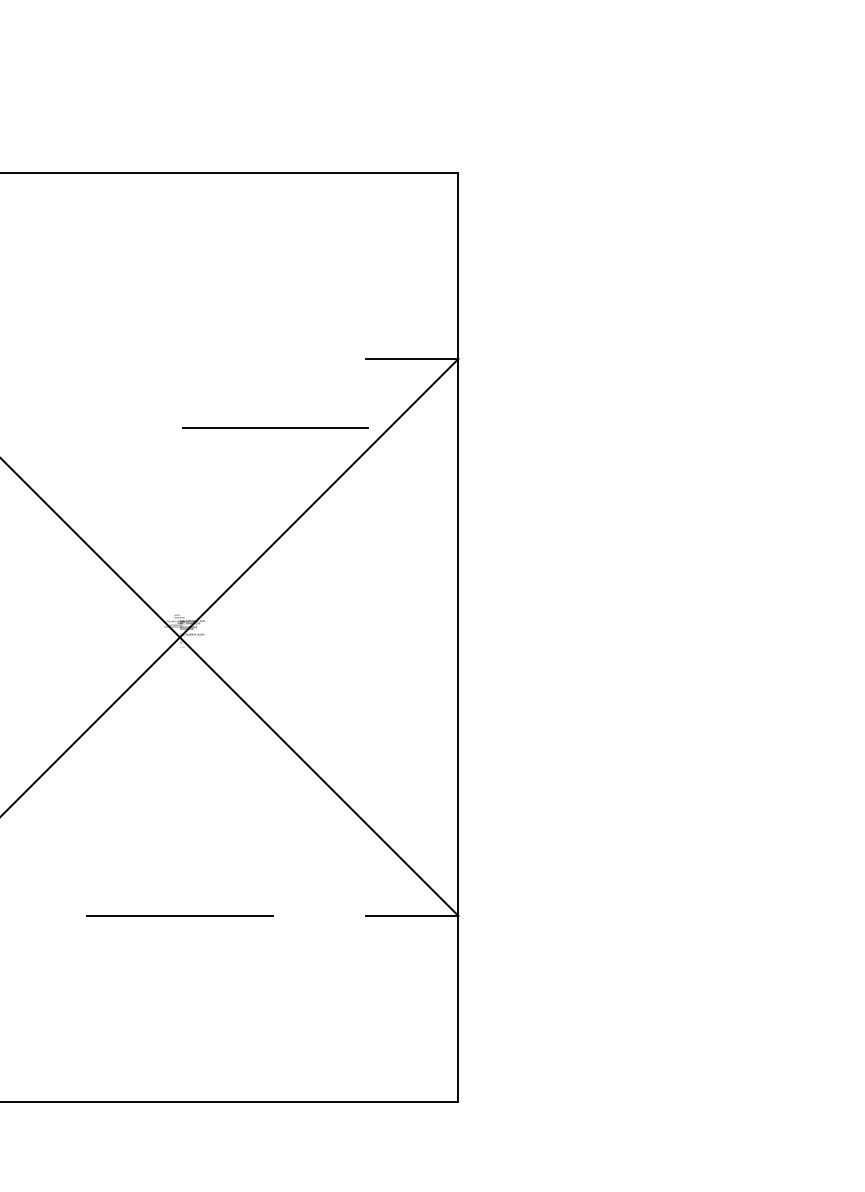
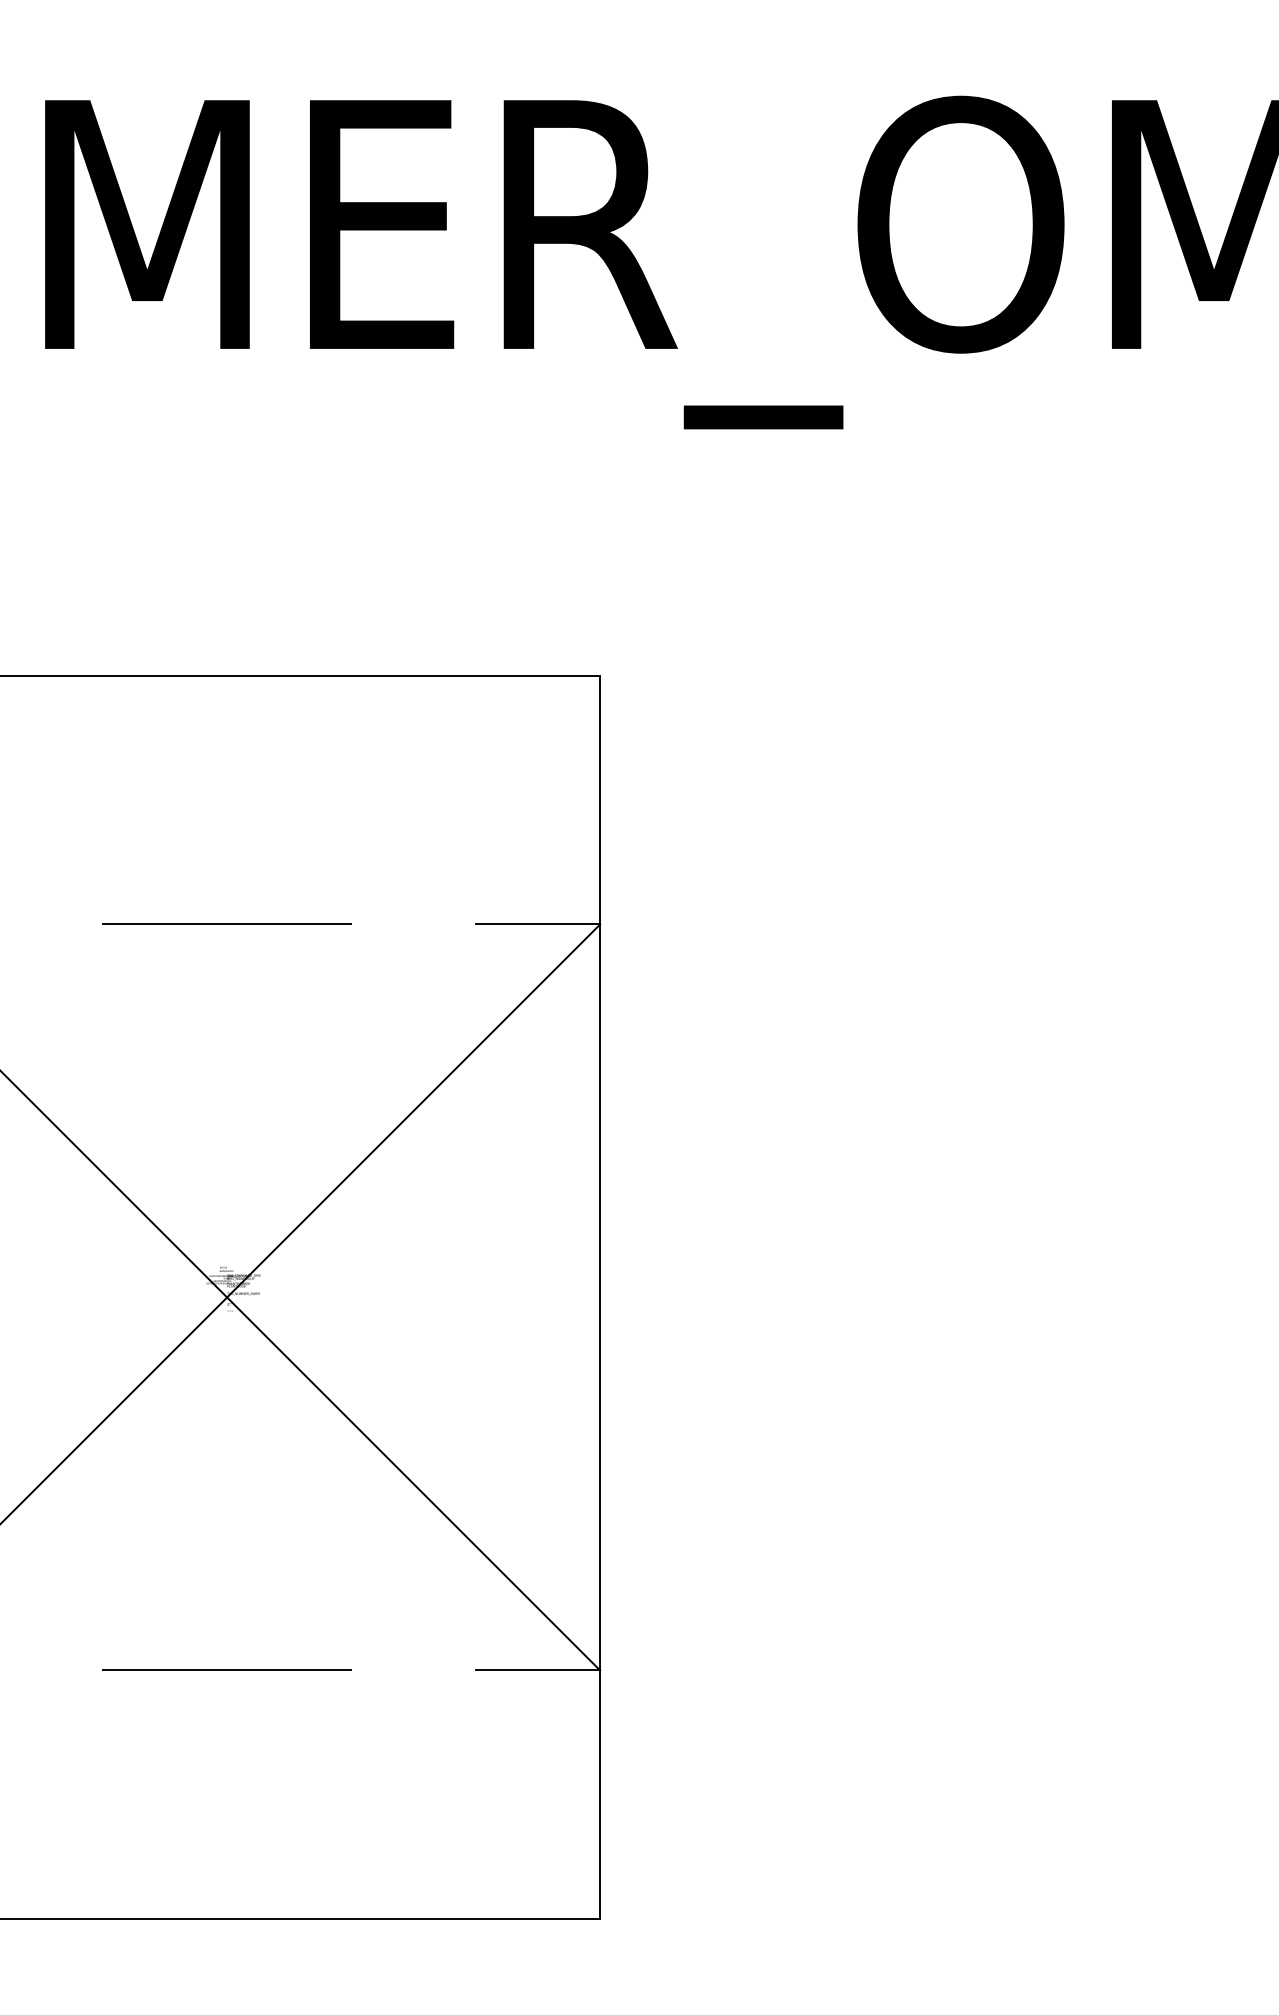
line: (275, 427) -> (226, 923), moved

